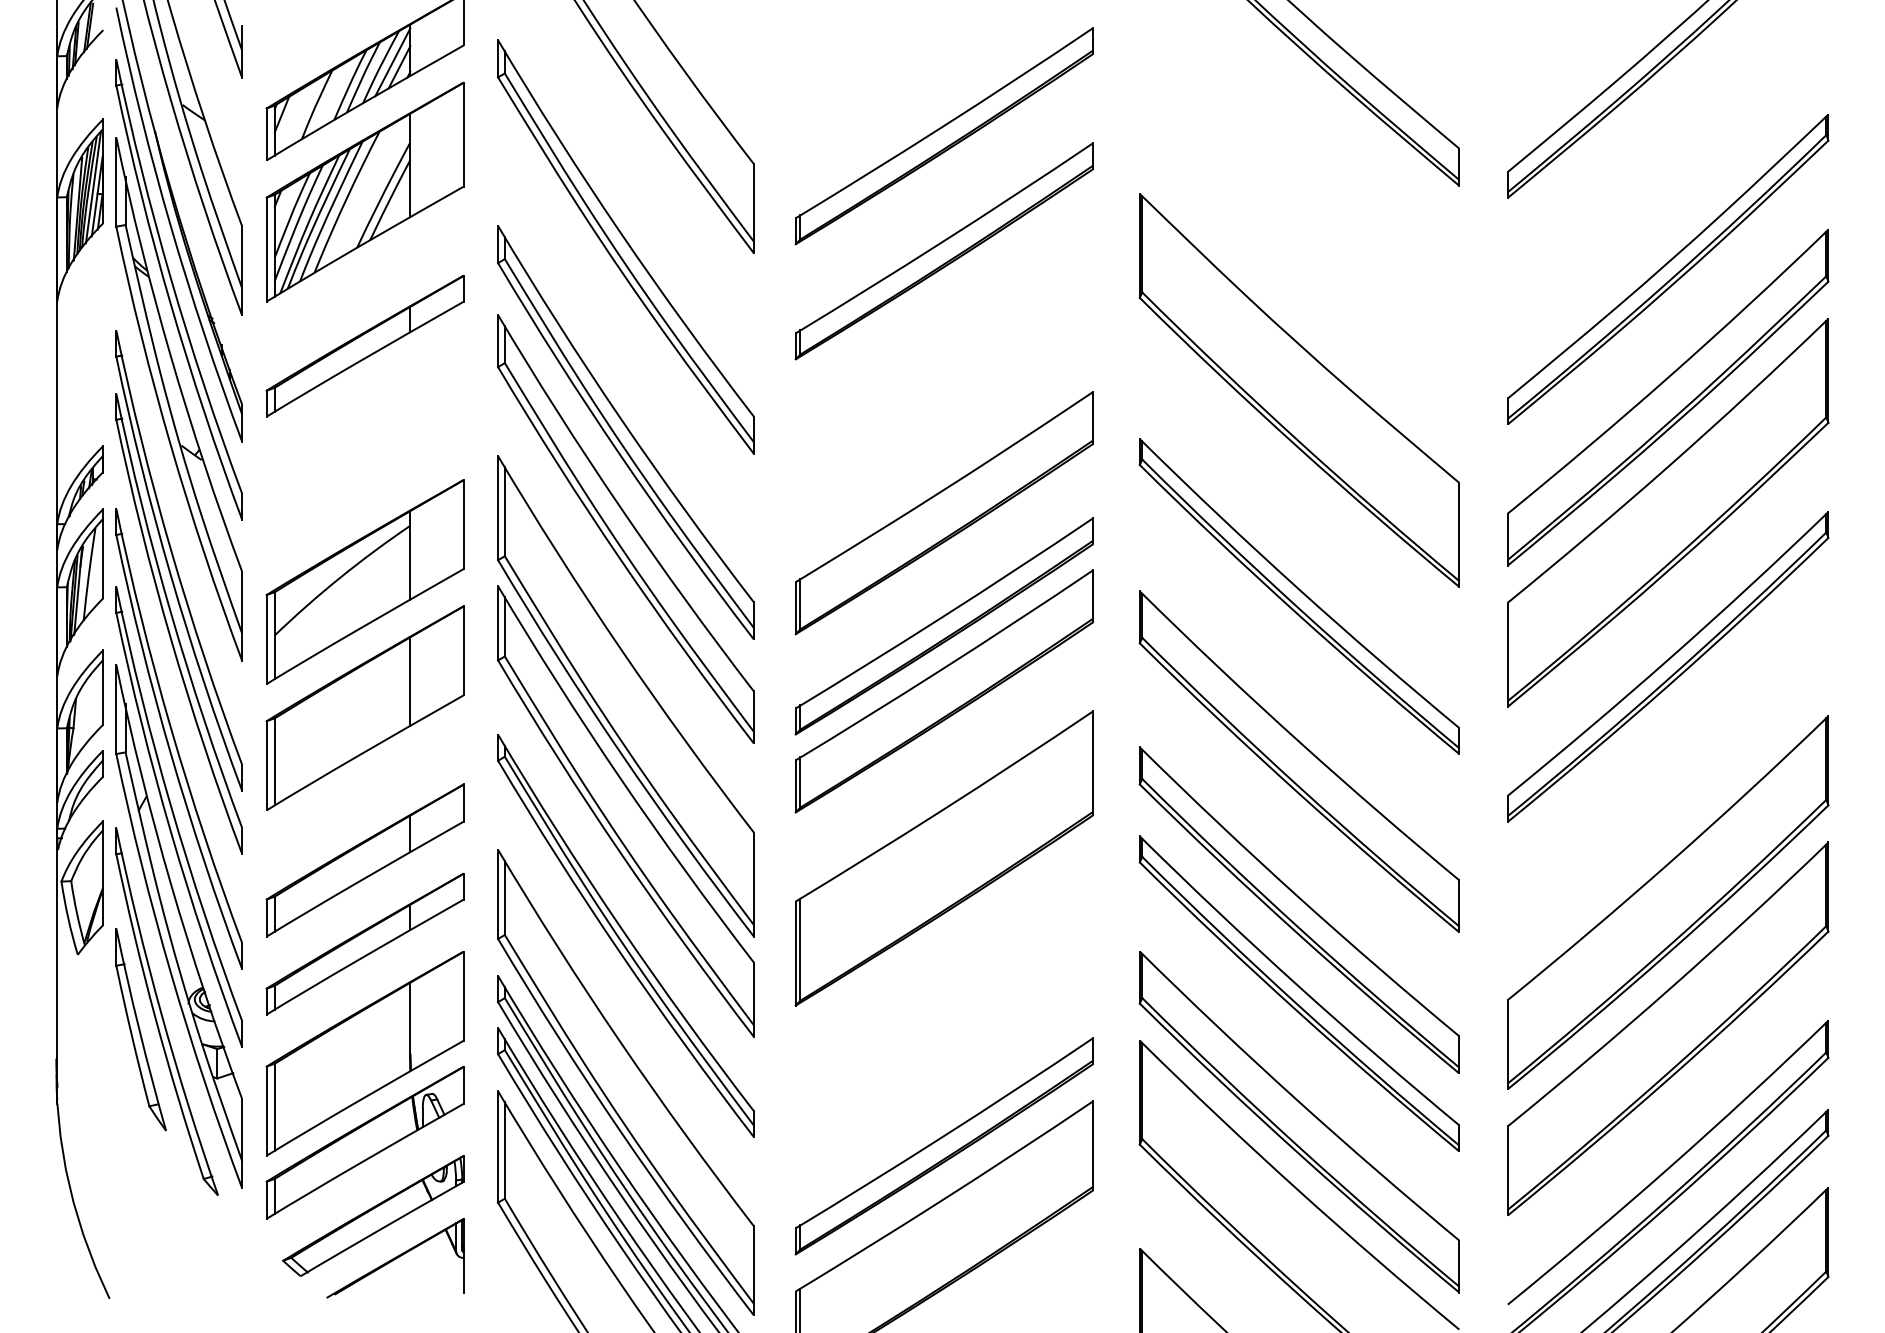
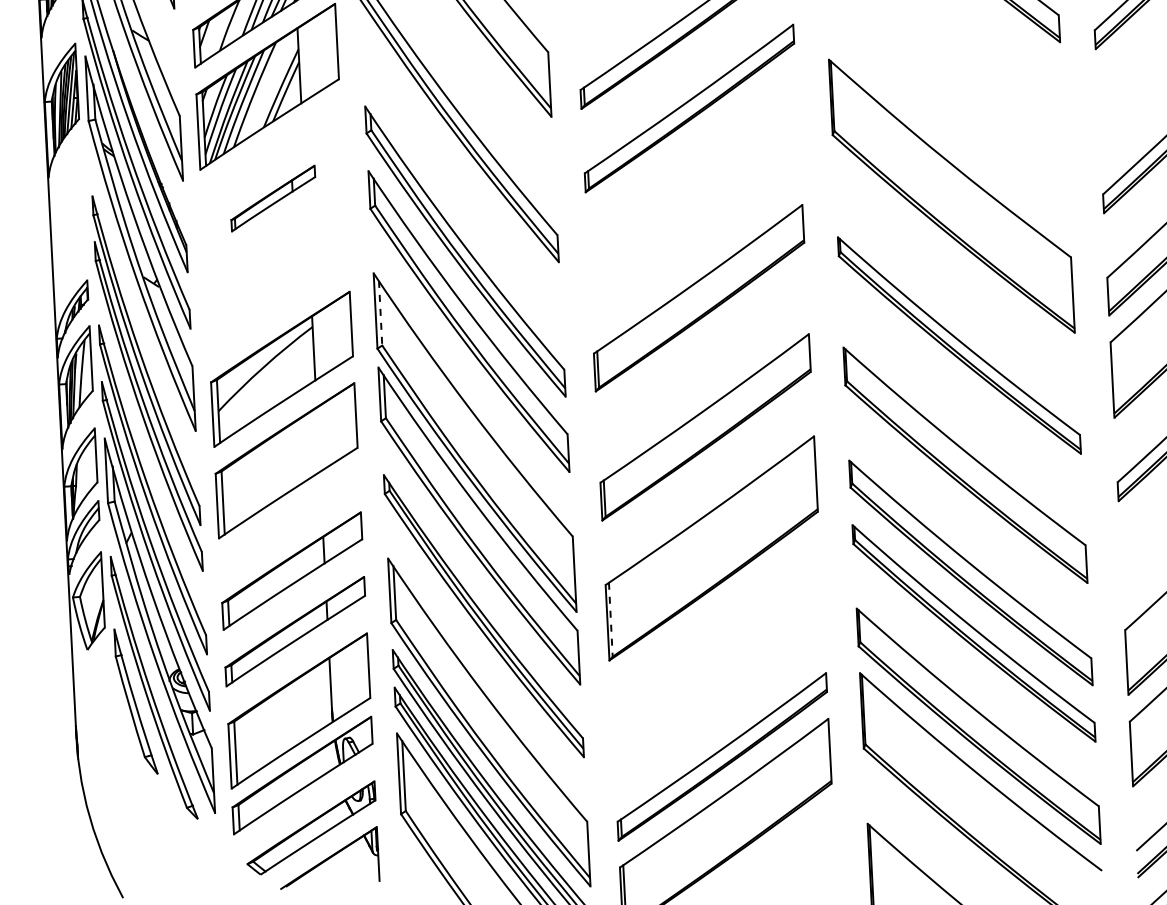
part: (364, 346) -> (272, 198), size x0.6
line: (504, 511) -> (380, 313), solid -> dashed
part: (943, 626) -> (702, 380), removed
line: (410, 681) -> (318, 439), removed
line: (800, 950) -> (610, 620), solid -> dashed

